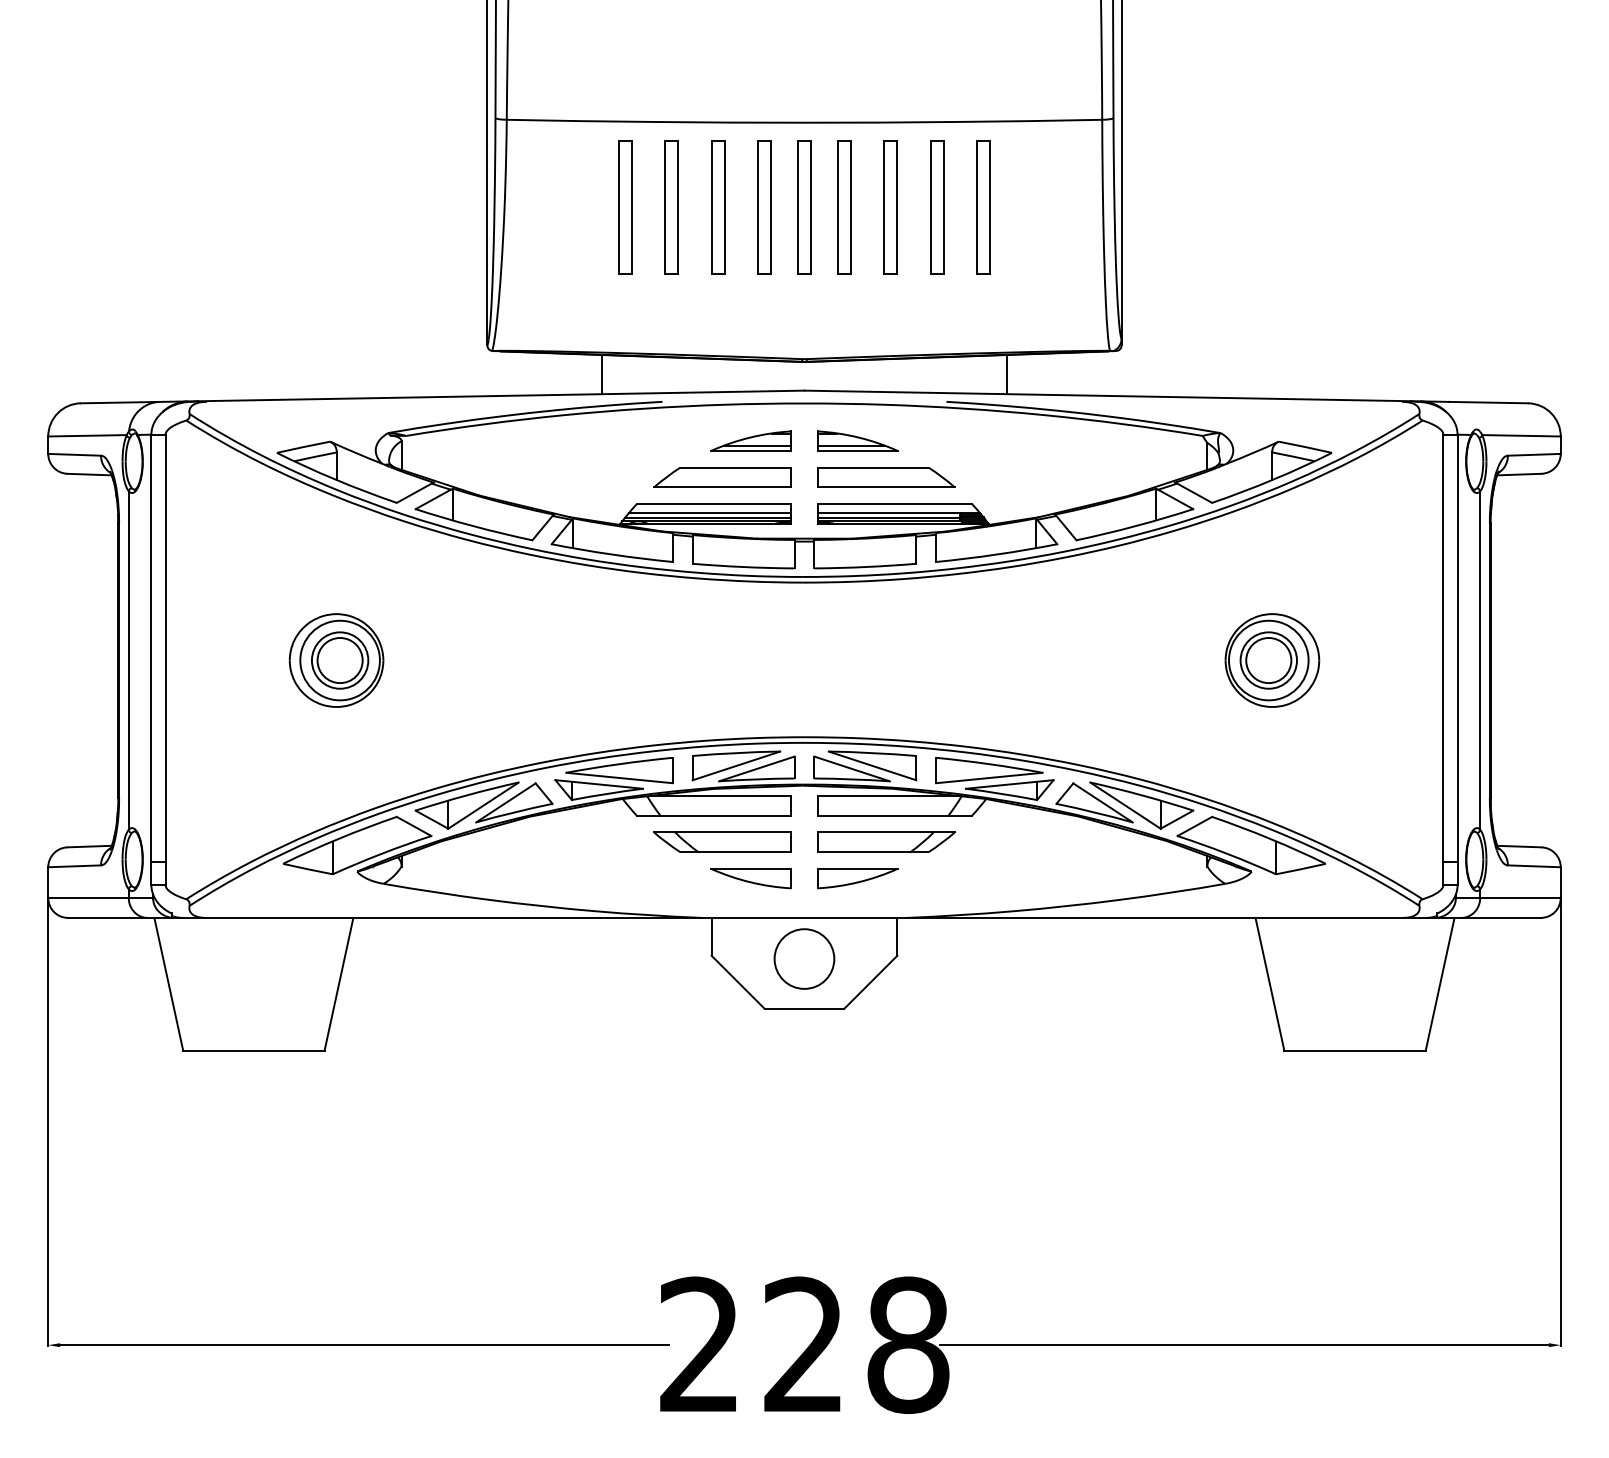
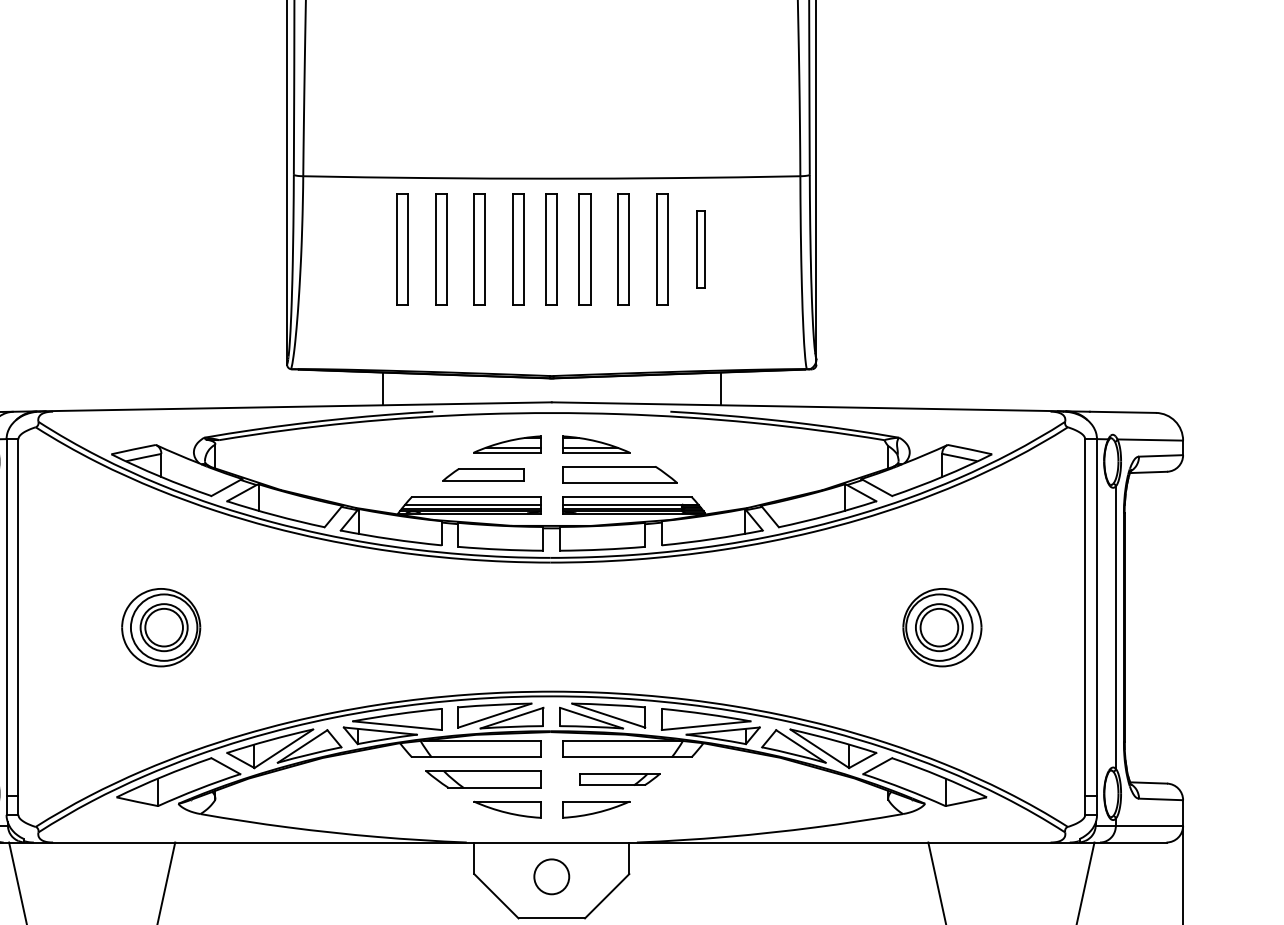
part: (983, 207) -> (701, 249), size x0.7
part: (722, 477) -> (483, 474), size x0.7
part: (886, 842) -> (620, 779), size x0.7
circle: (804, 958) -> (551, 876), size x0.7

